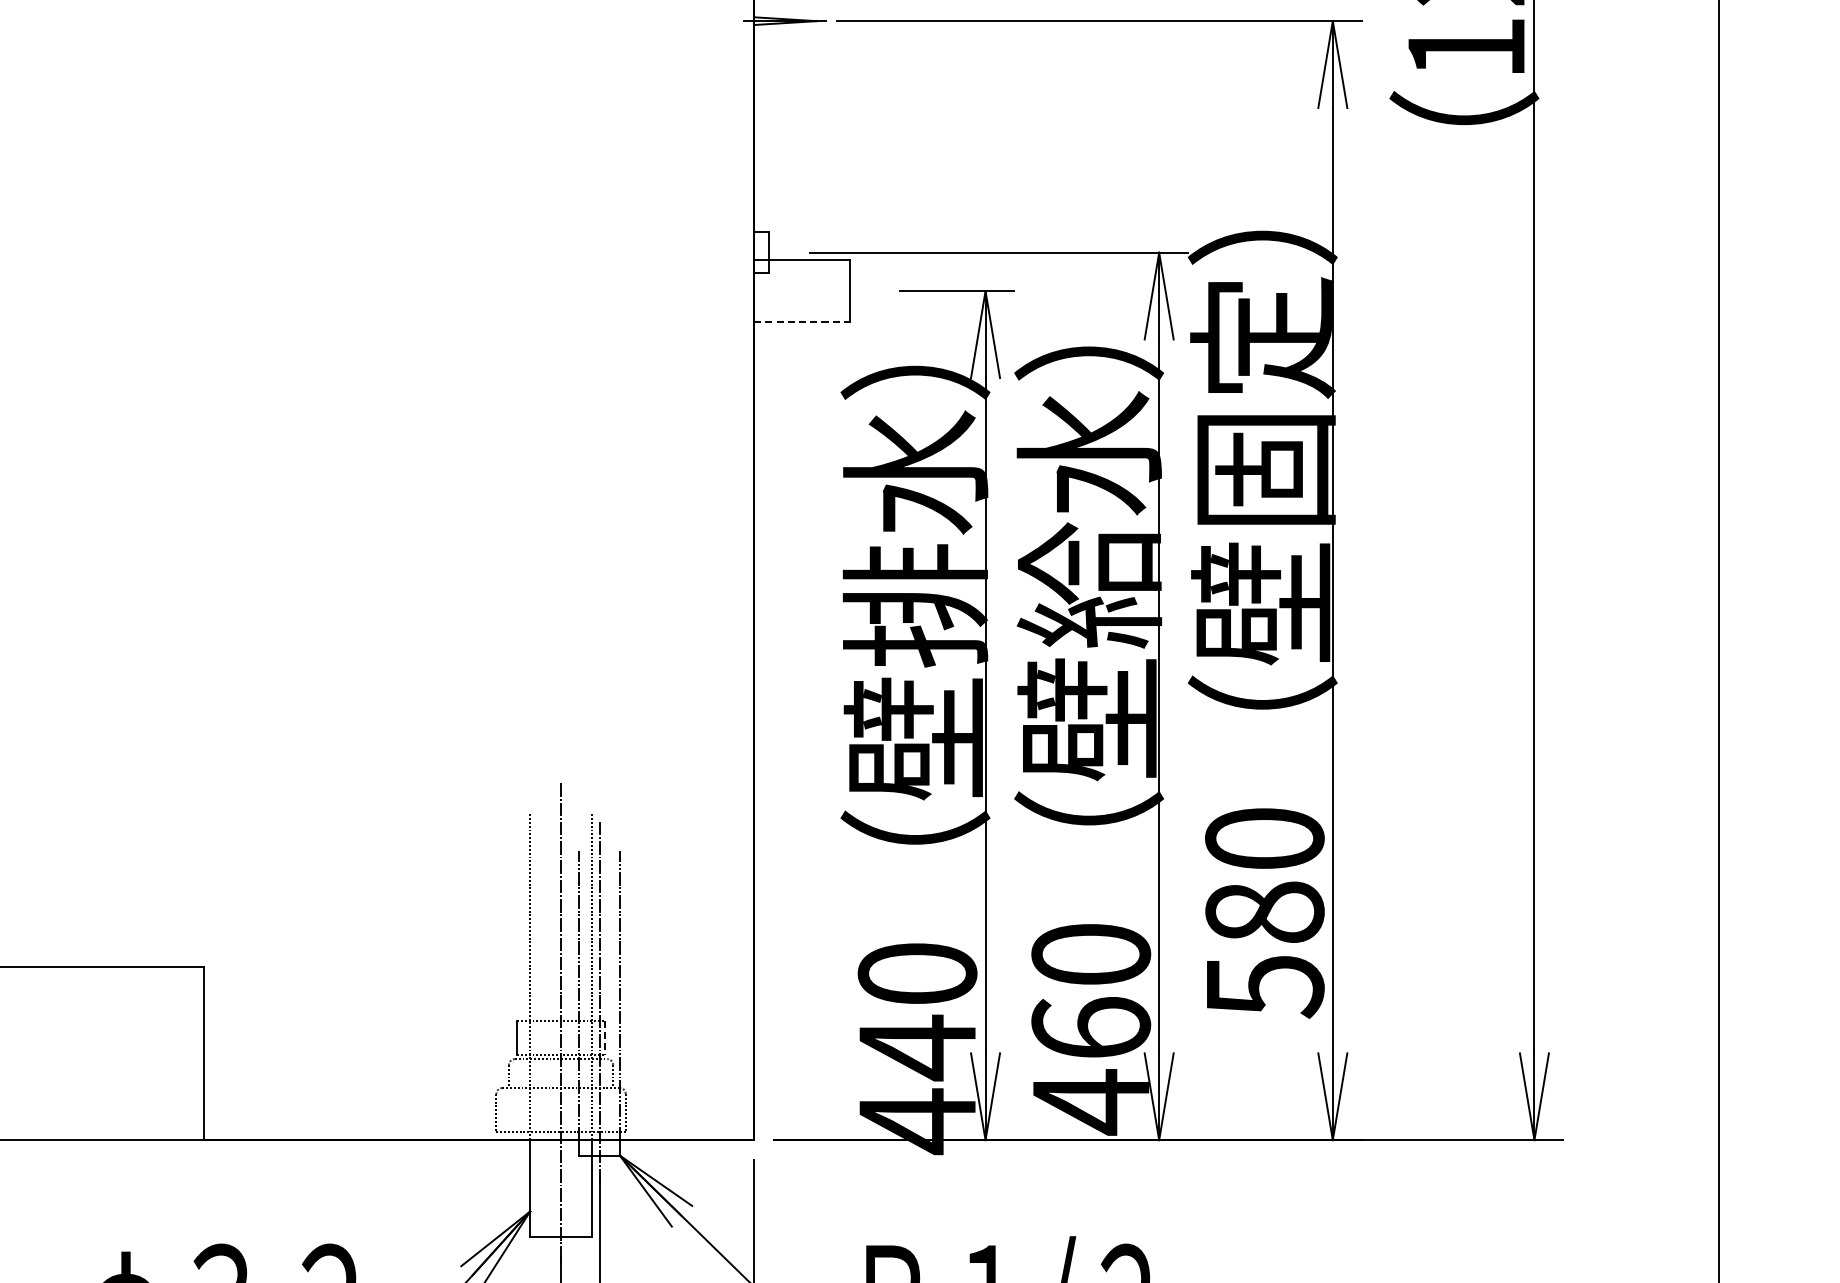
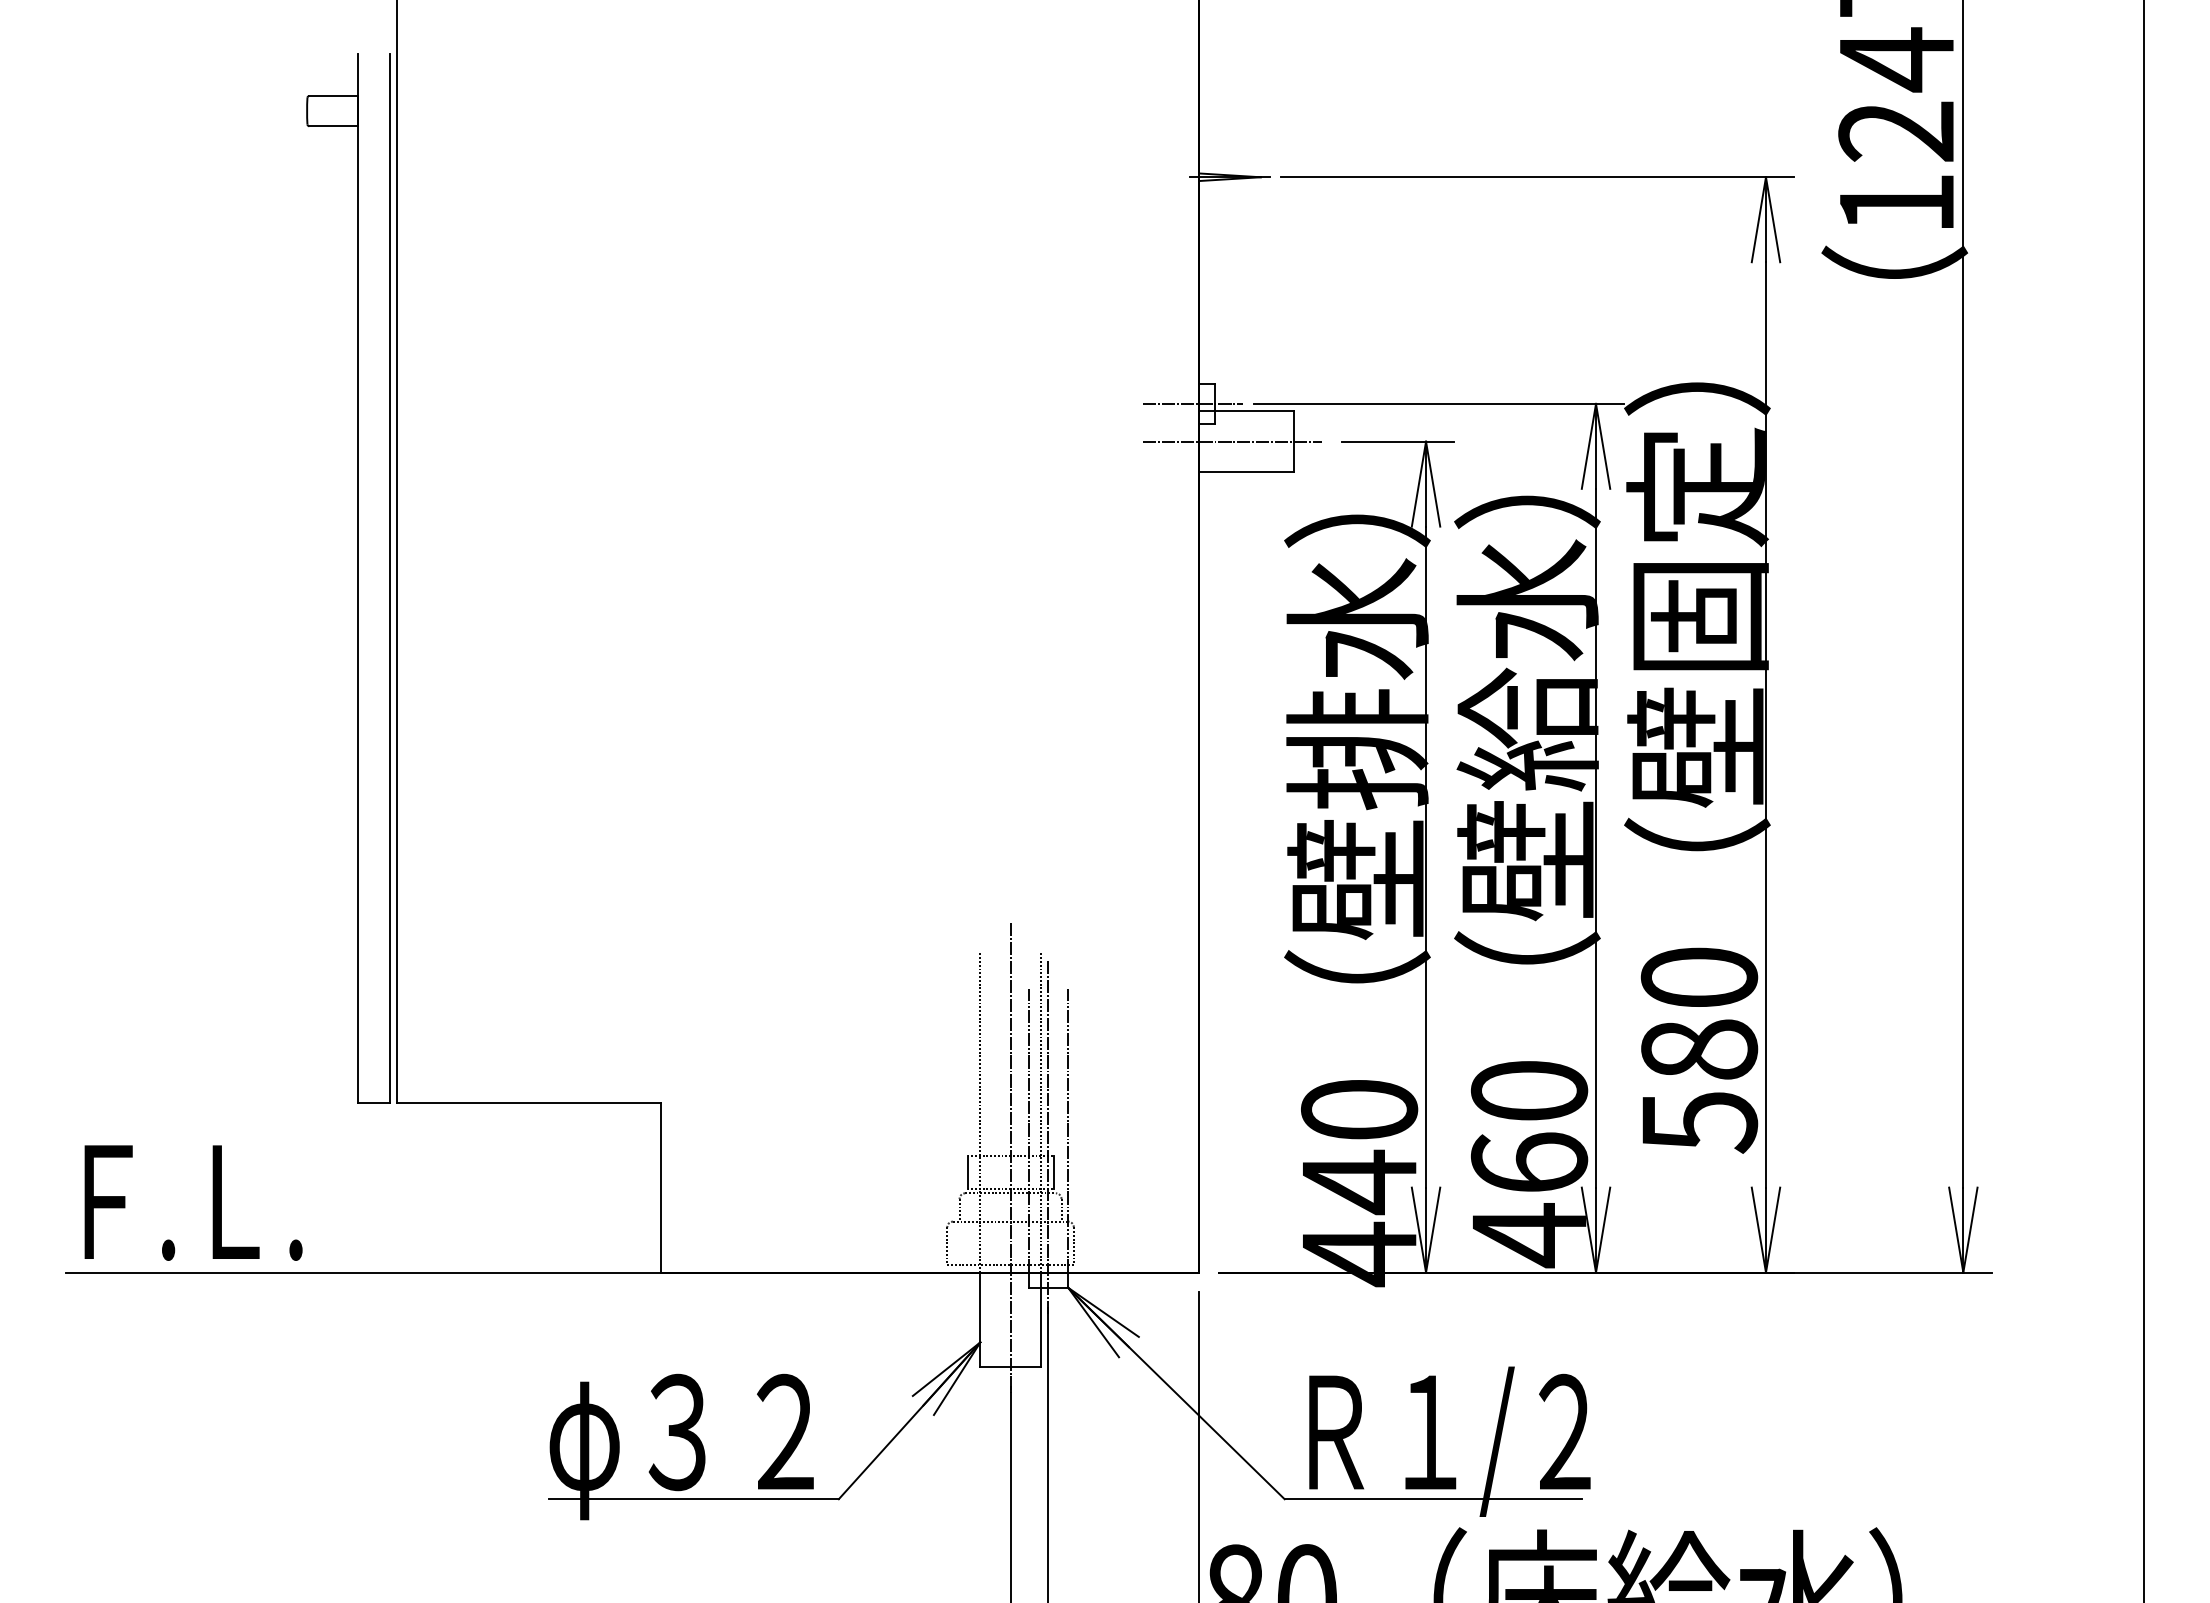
line: (746, 252) -> (1192, 403), added
line: (787, 291) -> (1232, 441), added
line: (803, 321) -> (1247, 471), dashed -> solid
line: (604, 1037) -> (1053, 1172), dashed -> solid

